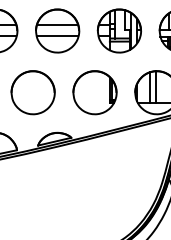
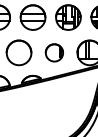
part: (95, 92) -> (54, 52), size x0.7

